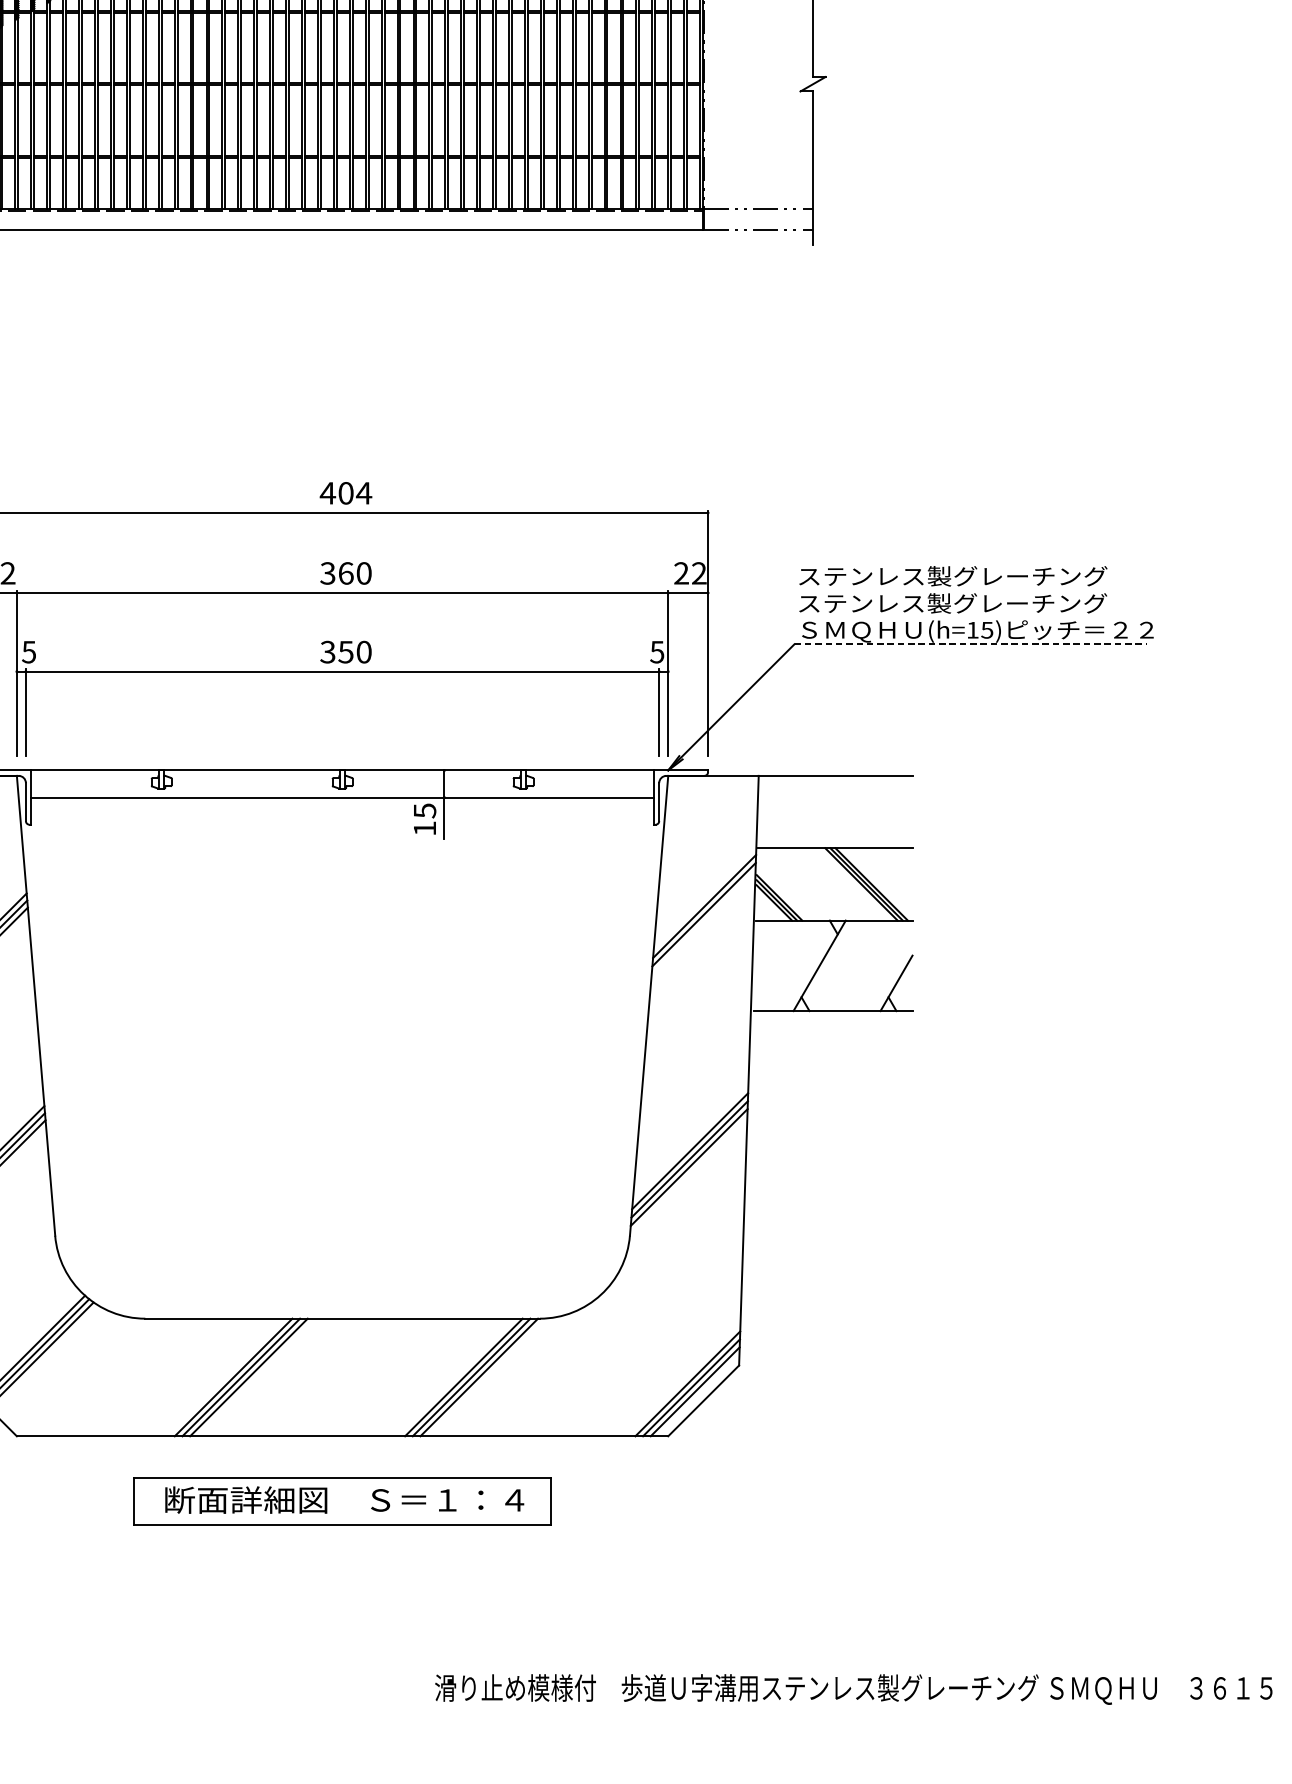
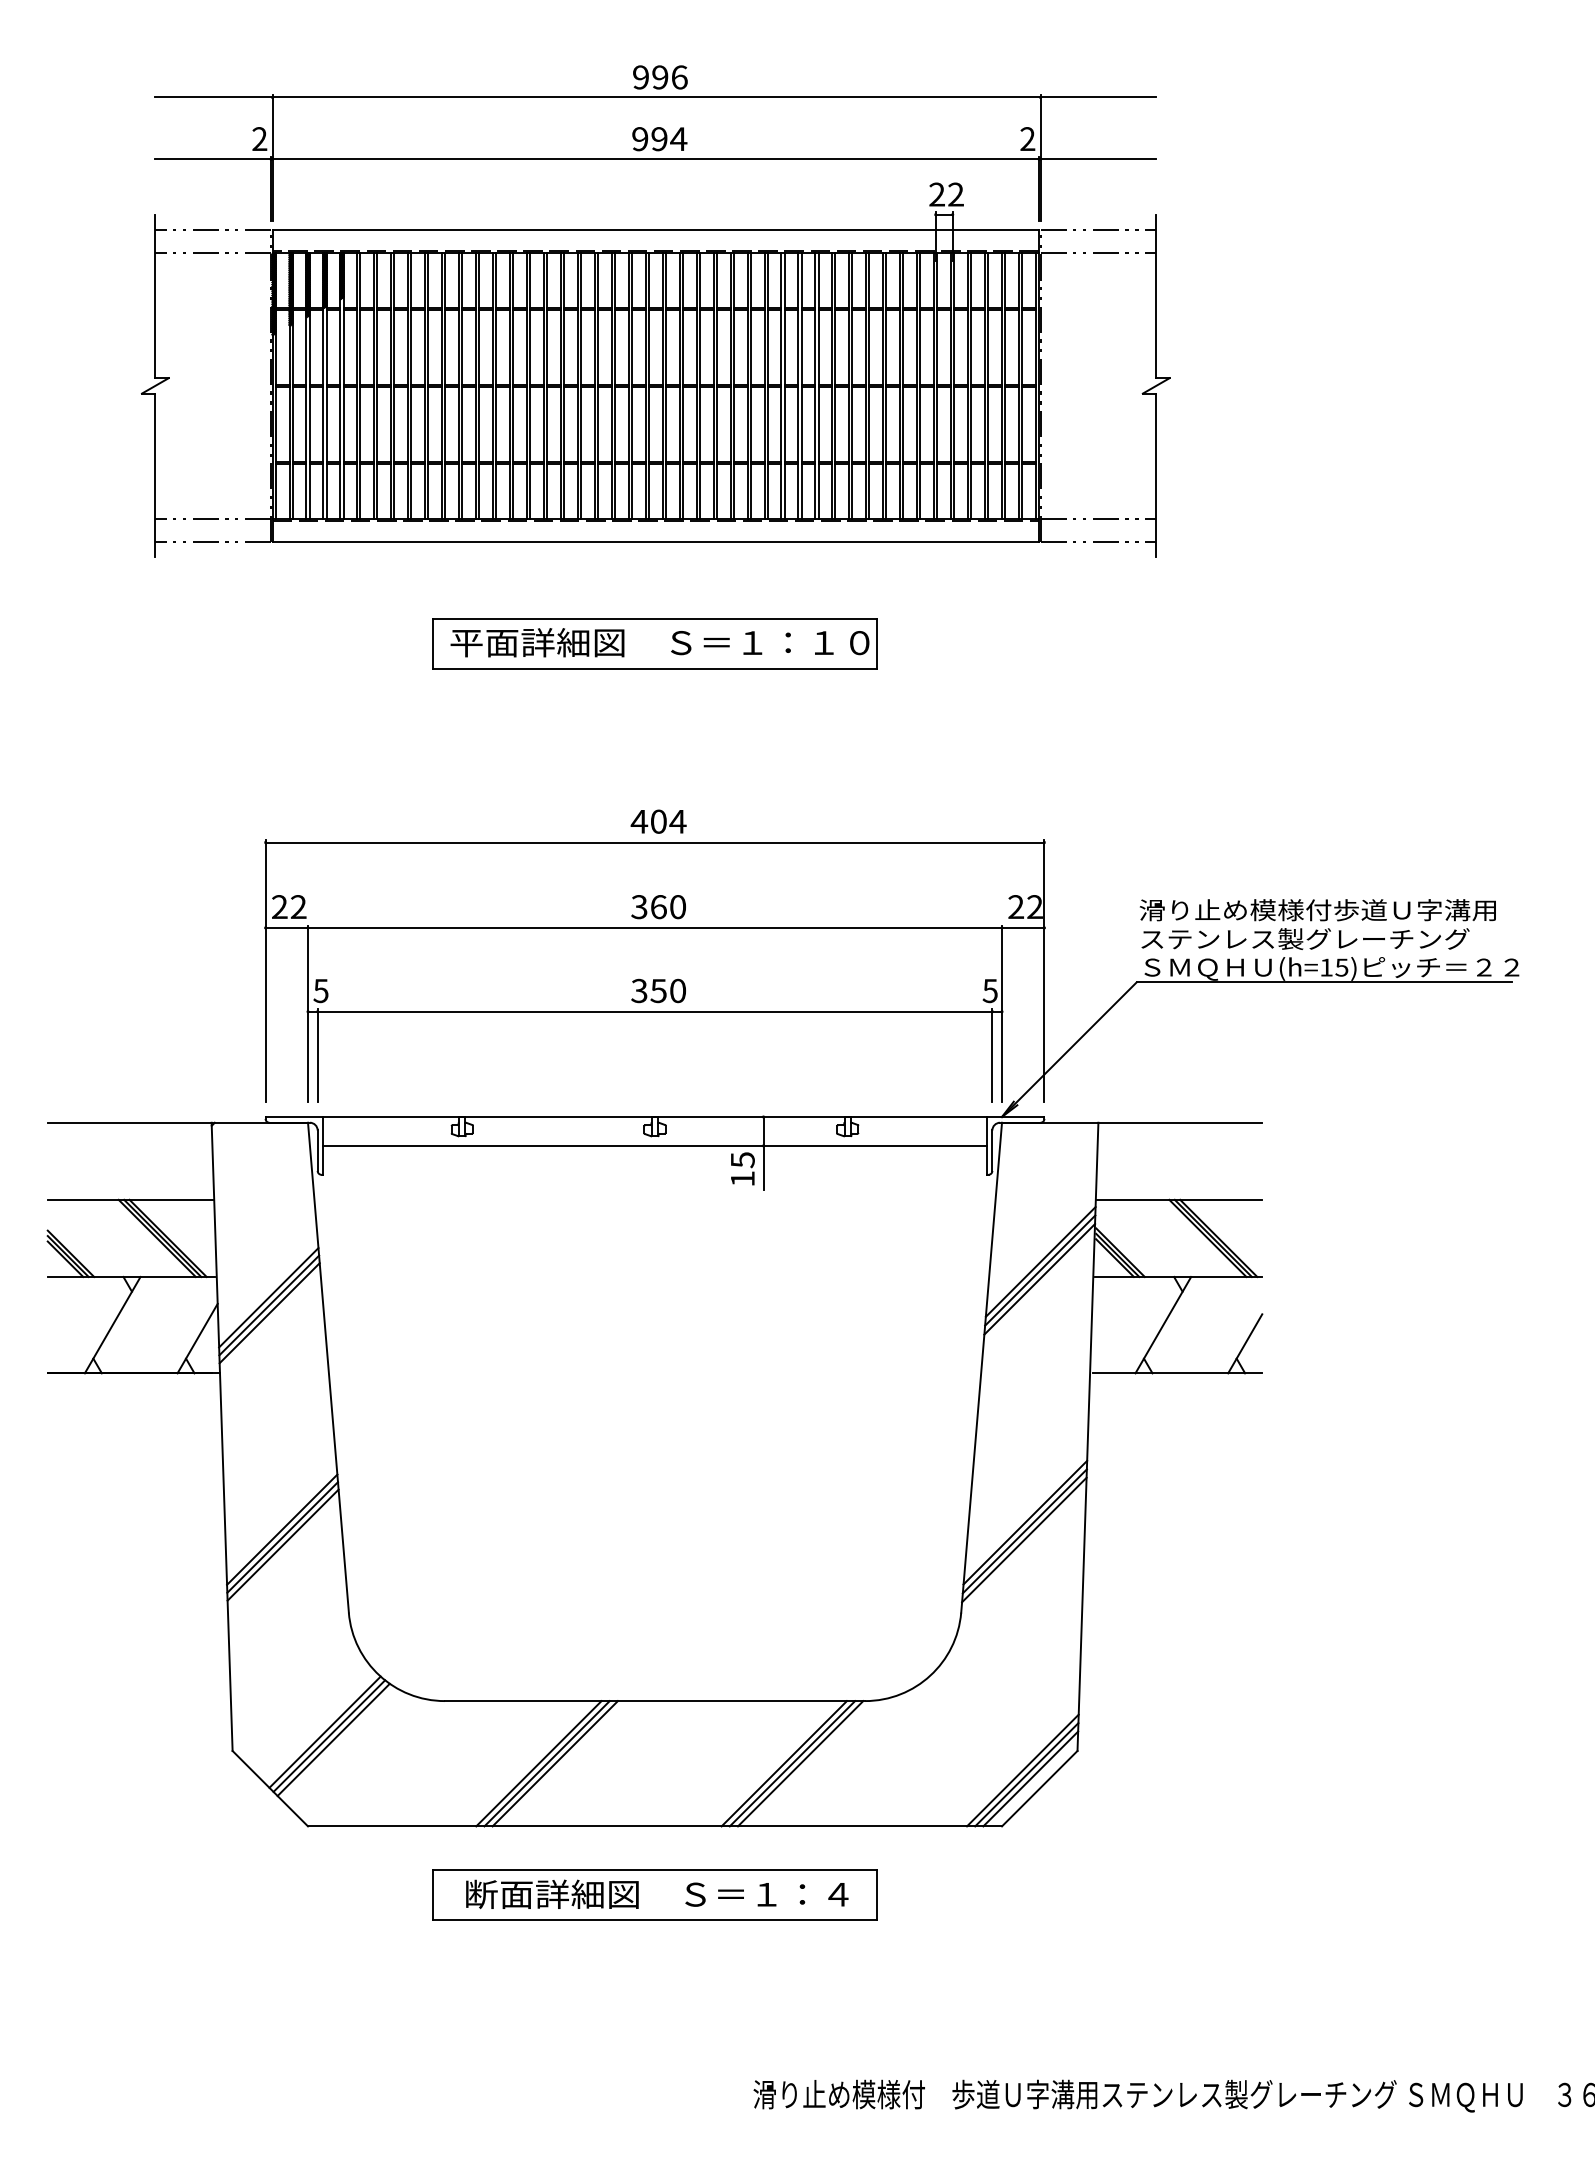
part: (342, 326) -> (654, 643), added
text: (964, 576) -> (1317, 910), ステンレス製グレーチング -> 滑り止め模様付歩道Ｕ字溝用
line: (970, 644) -> (1324, 982), dashed -> solid
line: (703, 922) -> (1039, 1279), added

